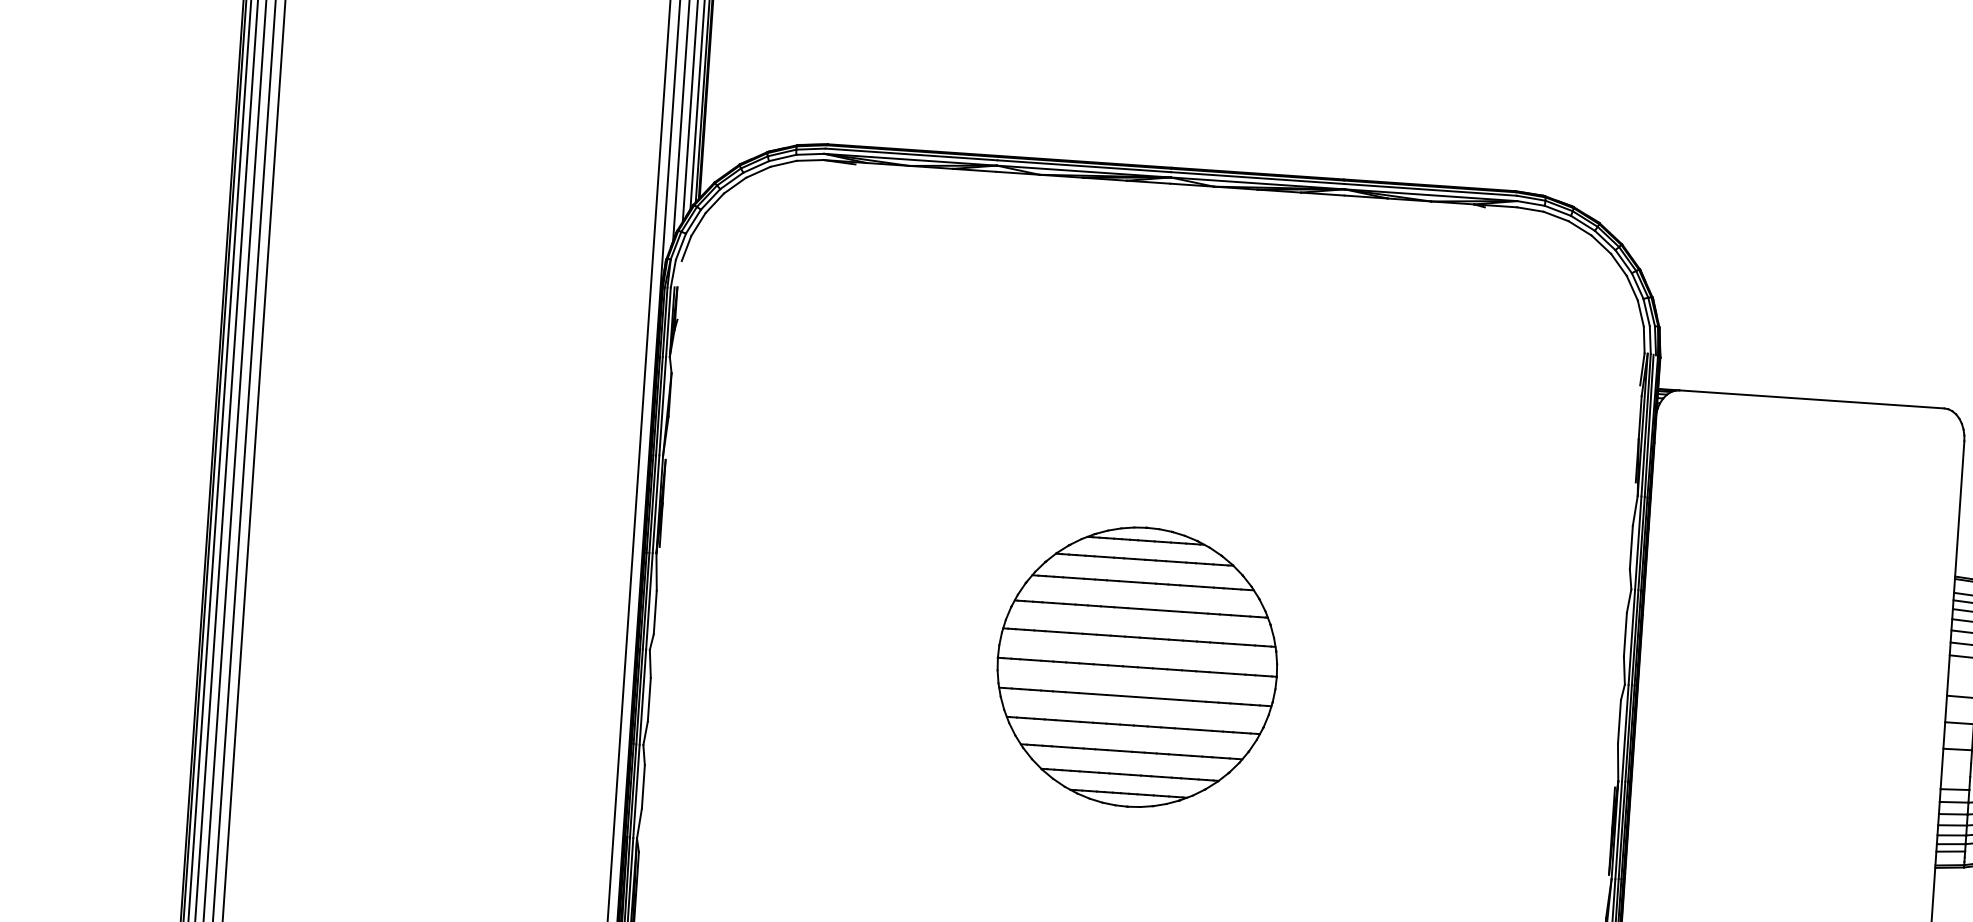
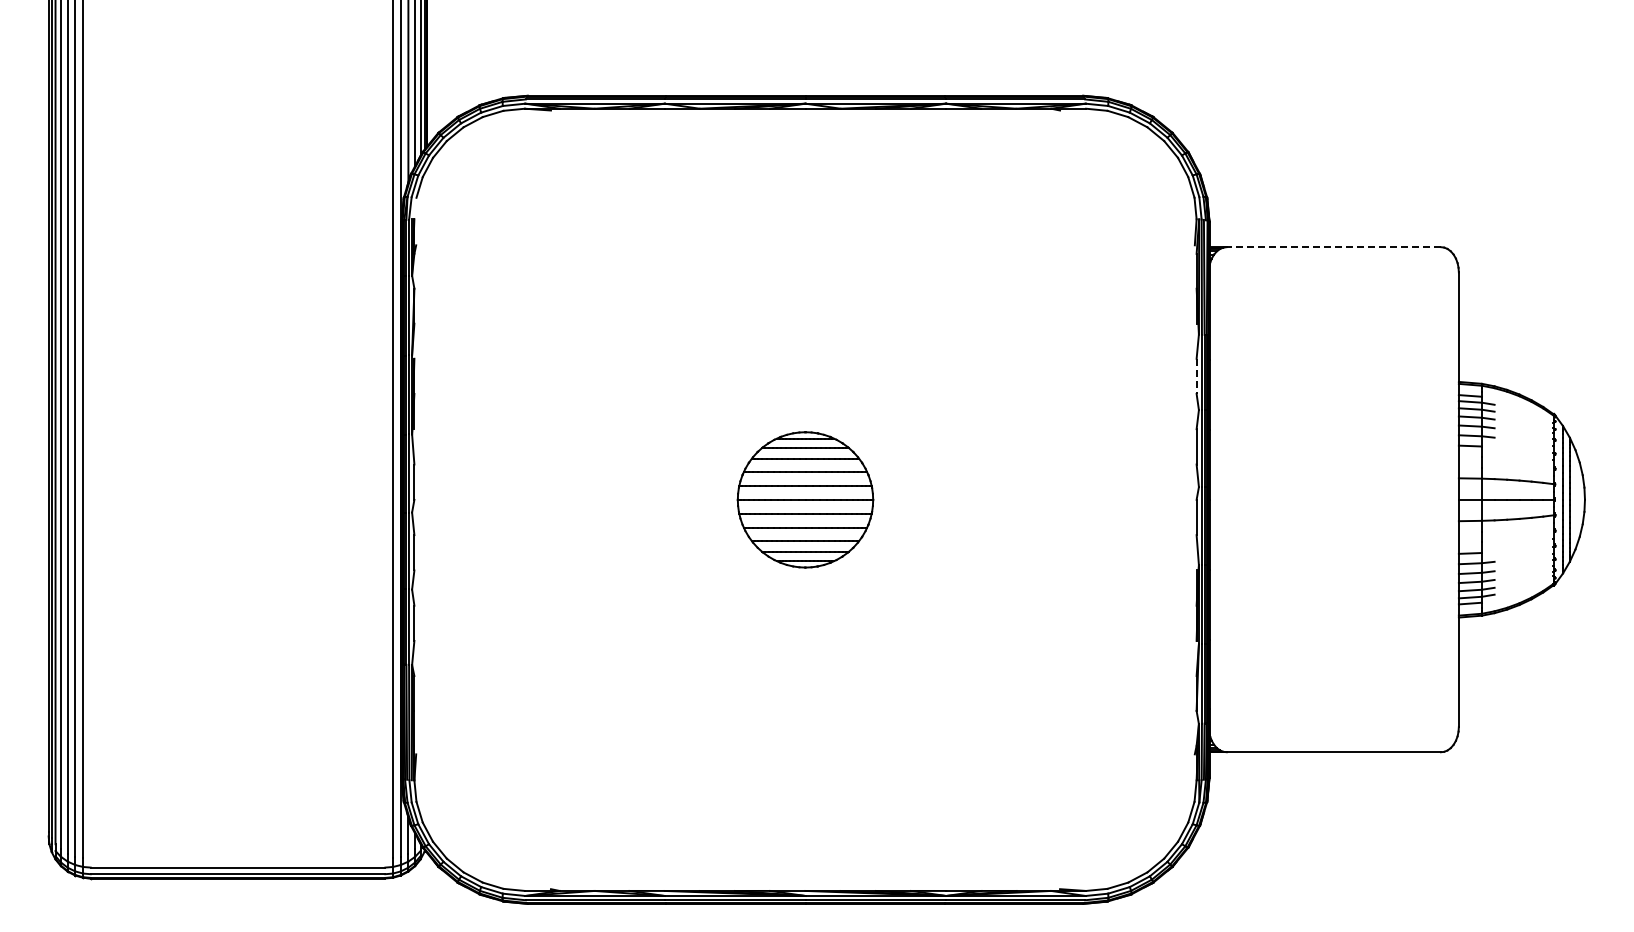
line: (1811, 399) -> (1333, 247), solid -> dashed
line: (1631, 547) -> (1196, 376), solid -> dashed
part: (1137, 666) -> (805, 499), size x0.6

